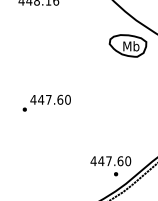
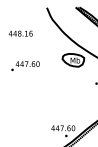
text: (46, 103) -> (25, 66), moved

